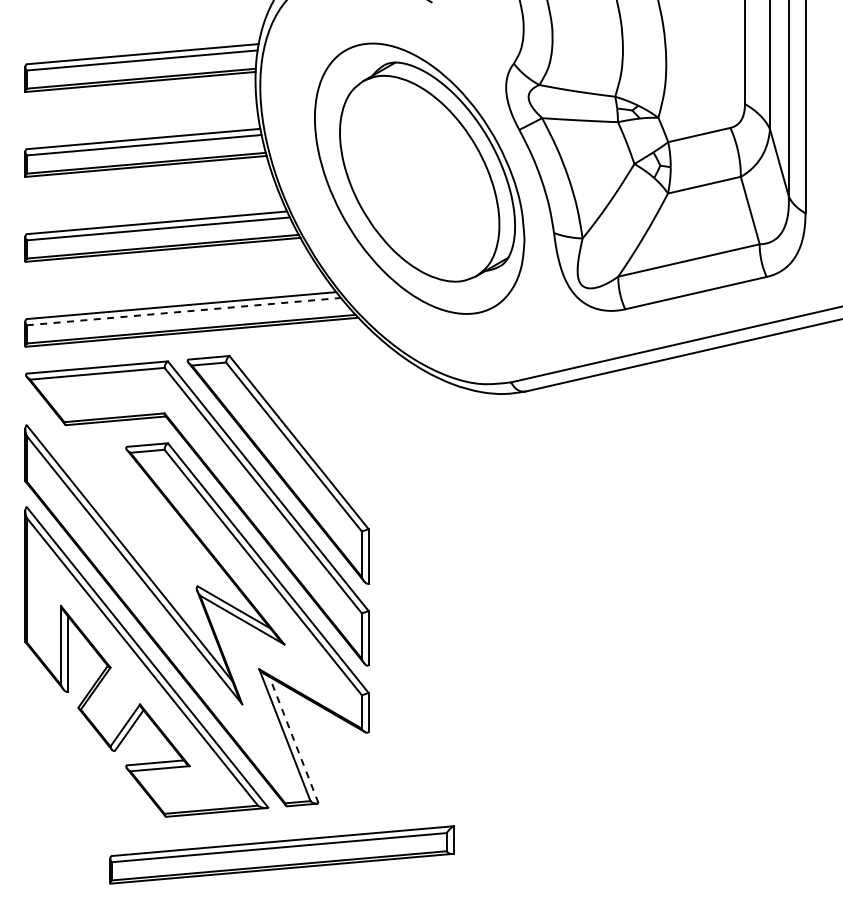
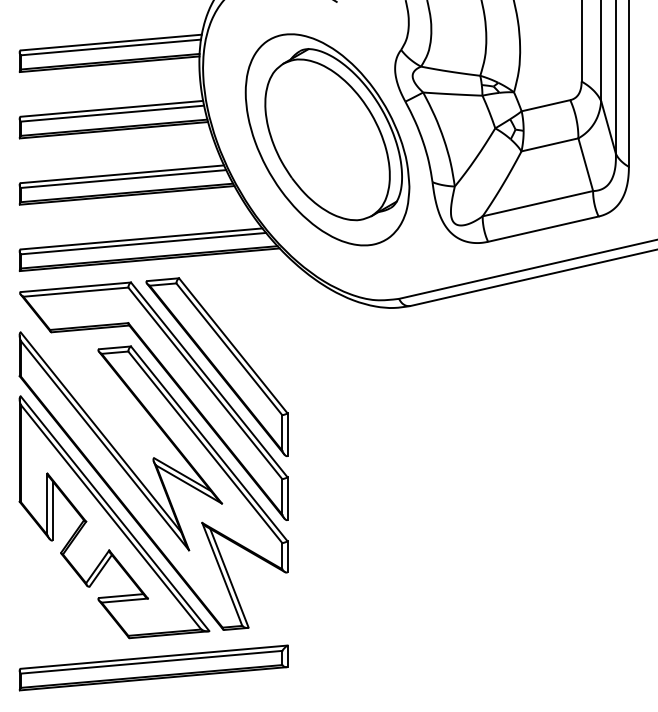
line: (183, 311) -> (143, 243), dashed -> solid
line: (294, 740) -> (229, 578), dashed -> solid
part: (281, 854) -> (153, 667), moved

